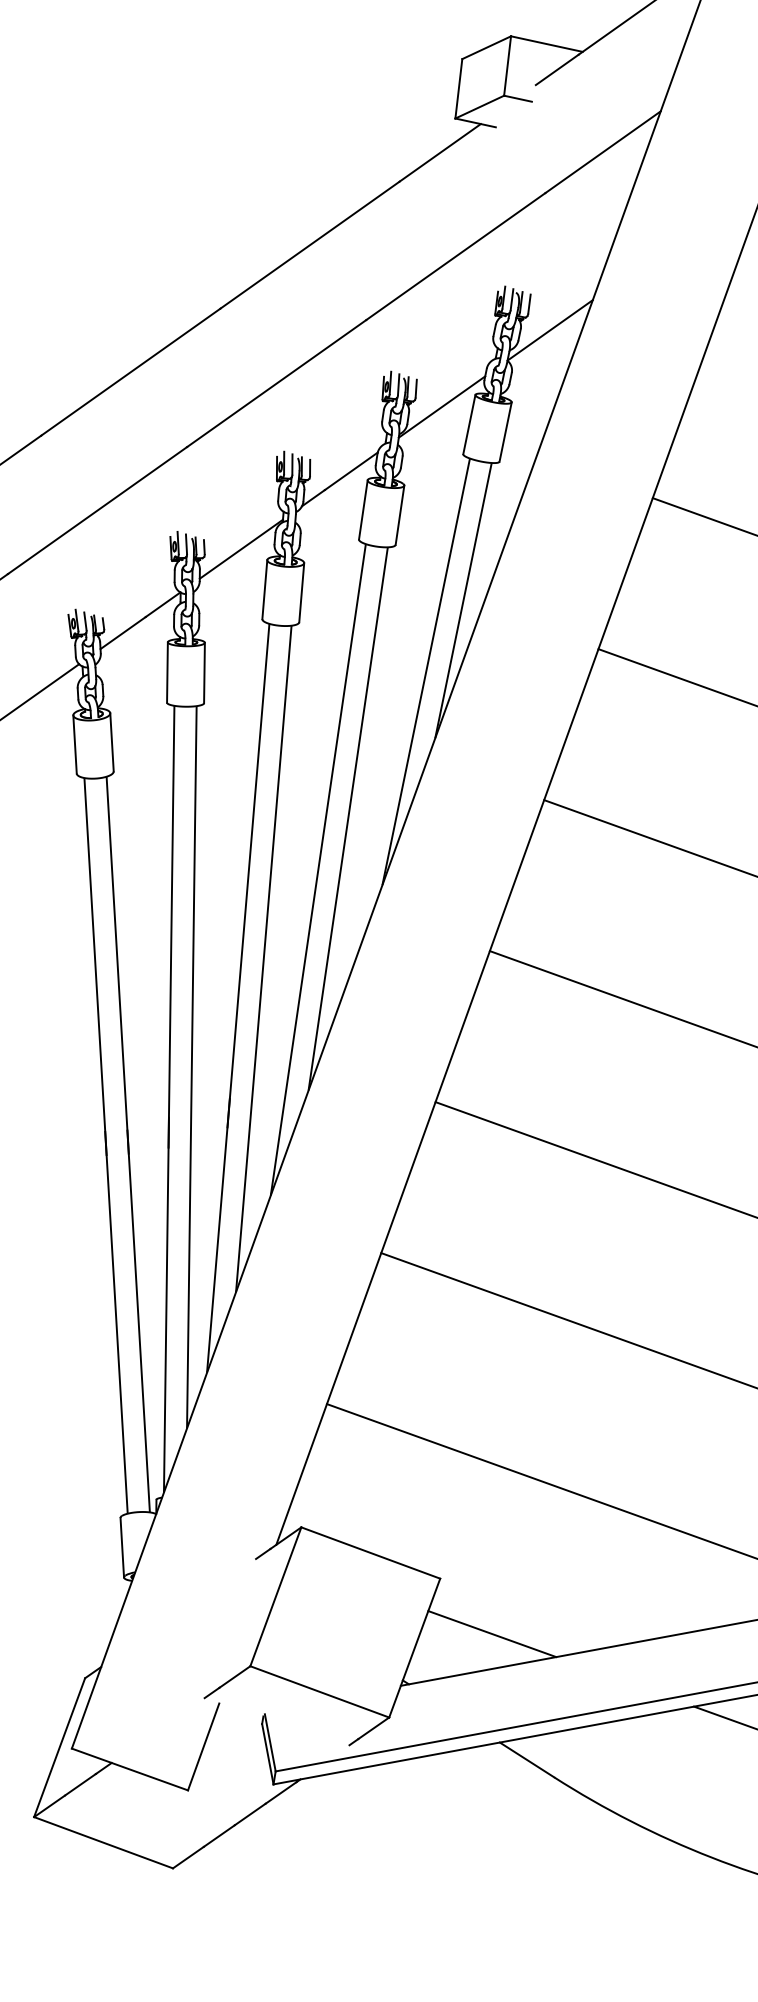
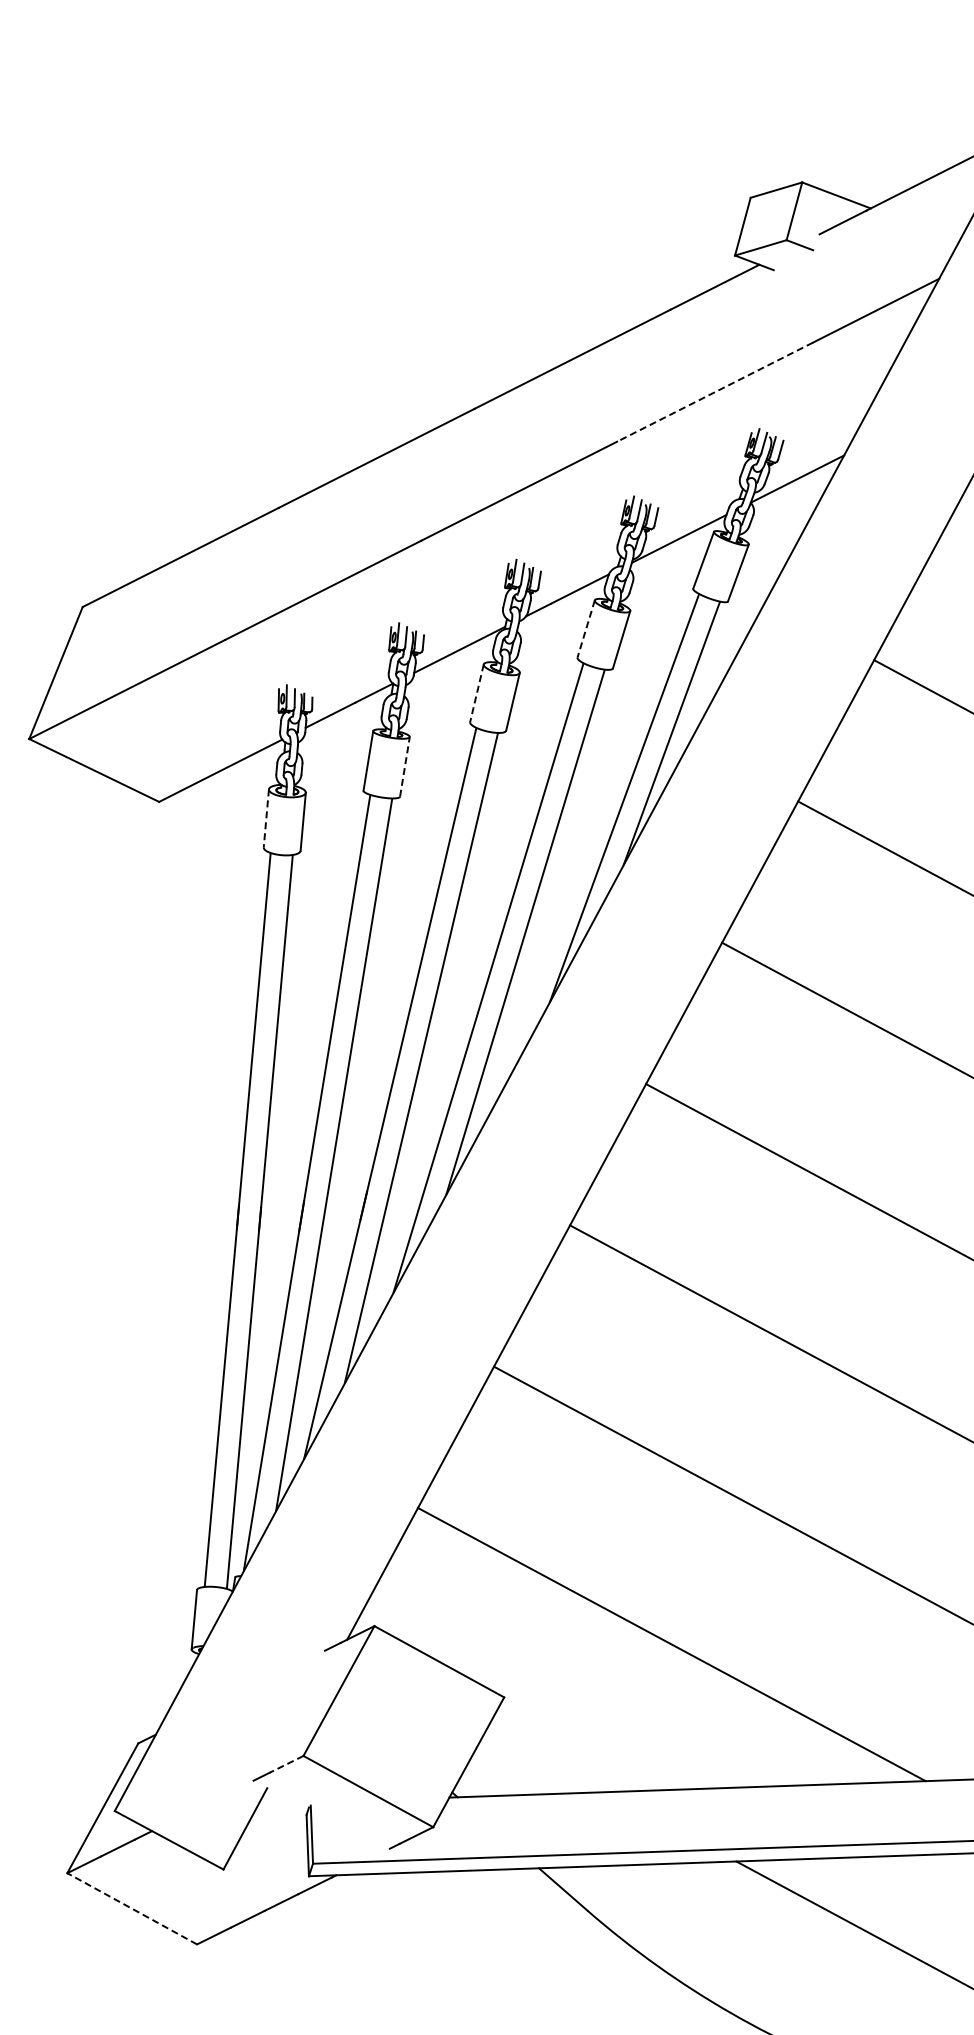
line: (456, 256) -> (715, 392), solid -> dashed
line: (363, 510) -> (586, 629), solid -> dashed
line: (264, 589) -> (476, 693), solid -> dashed
line: (204, 672) -> (405, 766), solid -> dashed
line: (75, 744) -> (266, 818), solid -> dashed
line: (492, 1633) -> (547, 1759), removed
line: (234, 1677) -> (286, 1764), solid -> dashed
line: (102, 1842) -> (131, 1908), solid -> dashed

